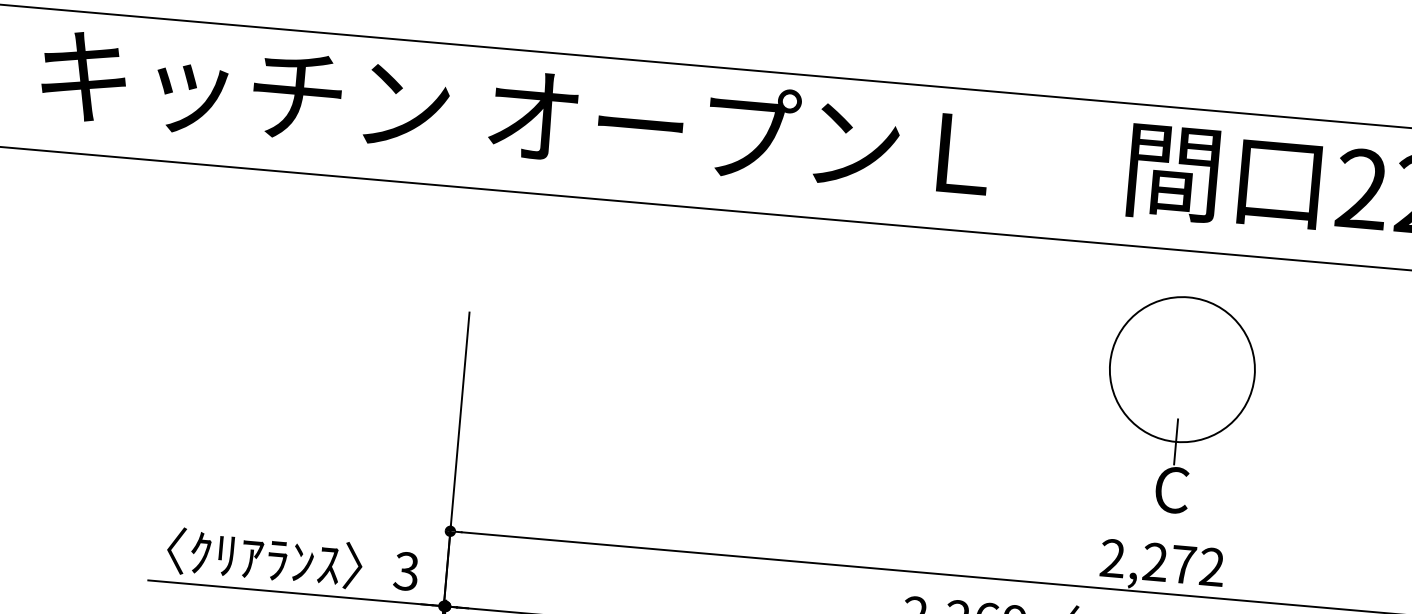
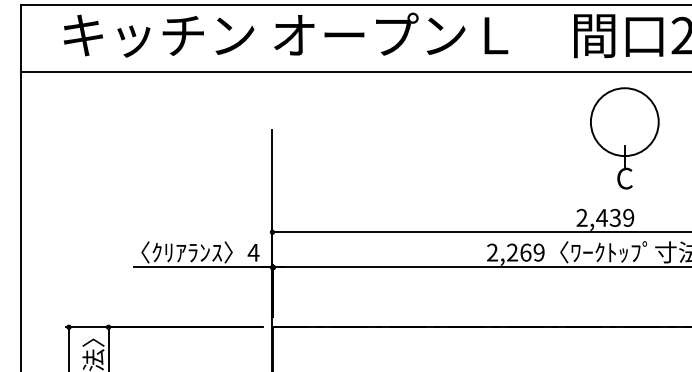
part: (1178, 404) -> (624, 138), moved
text: (1184, 563) -> (615, 217), 2,272 -> 2,439
text: (406, 570) -> (253, 252), 3 -> 4

